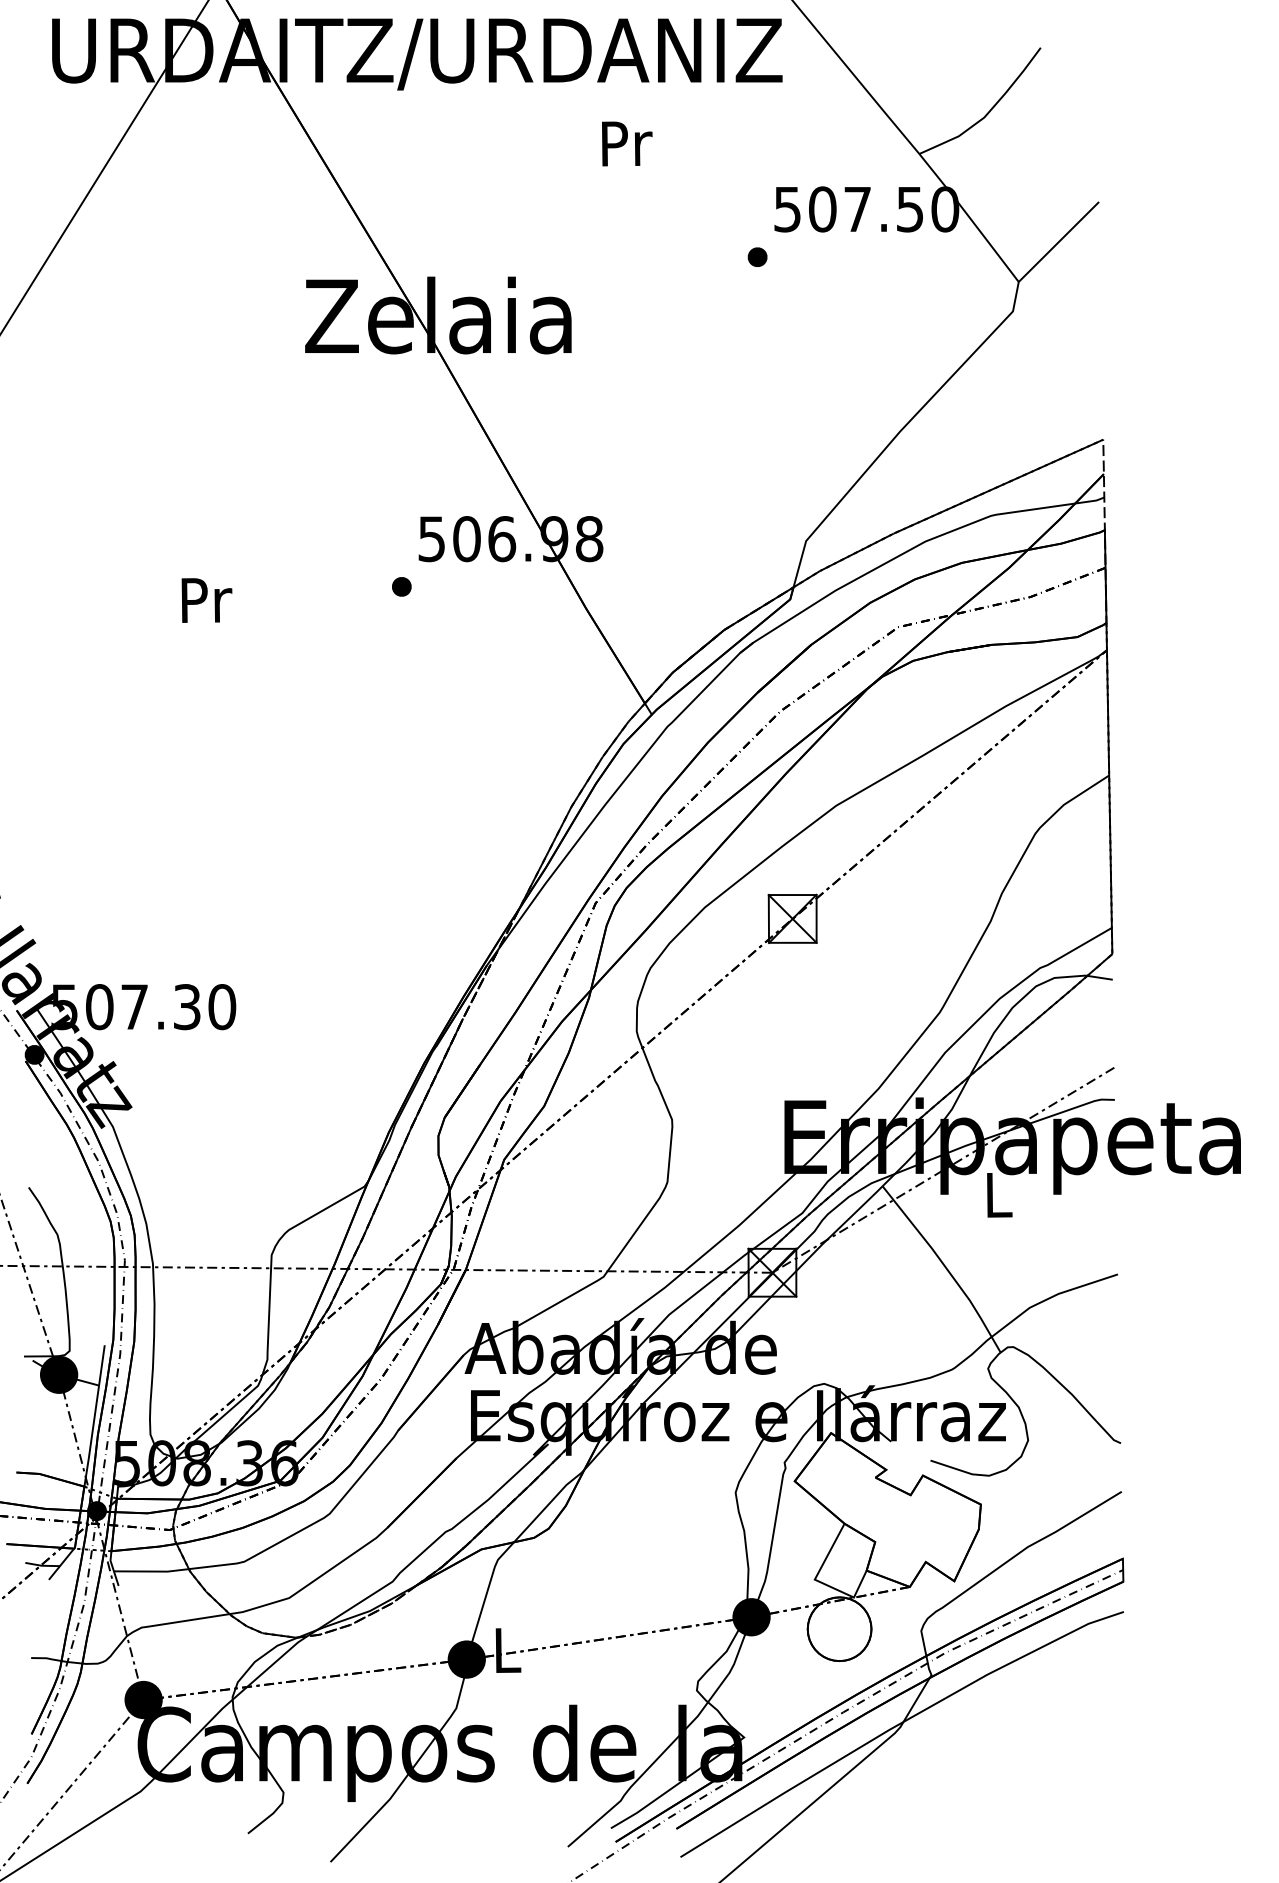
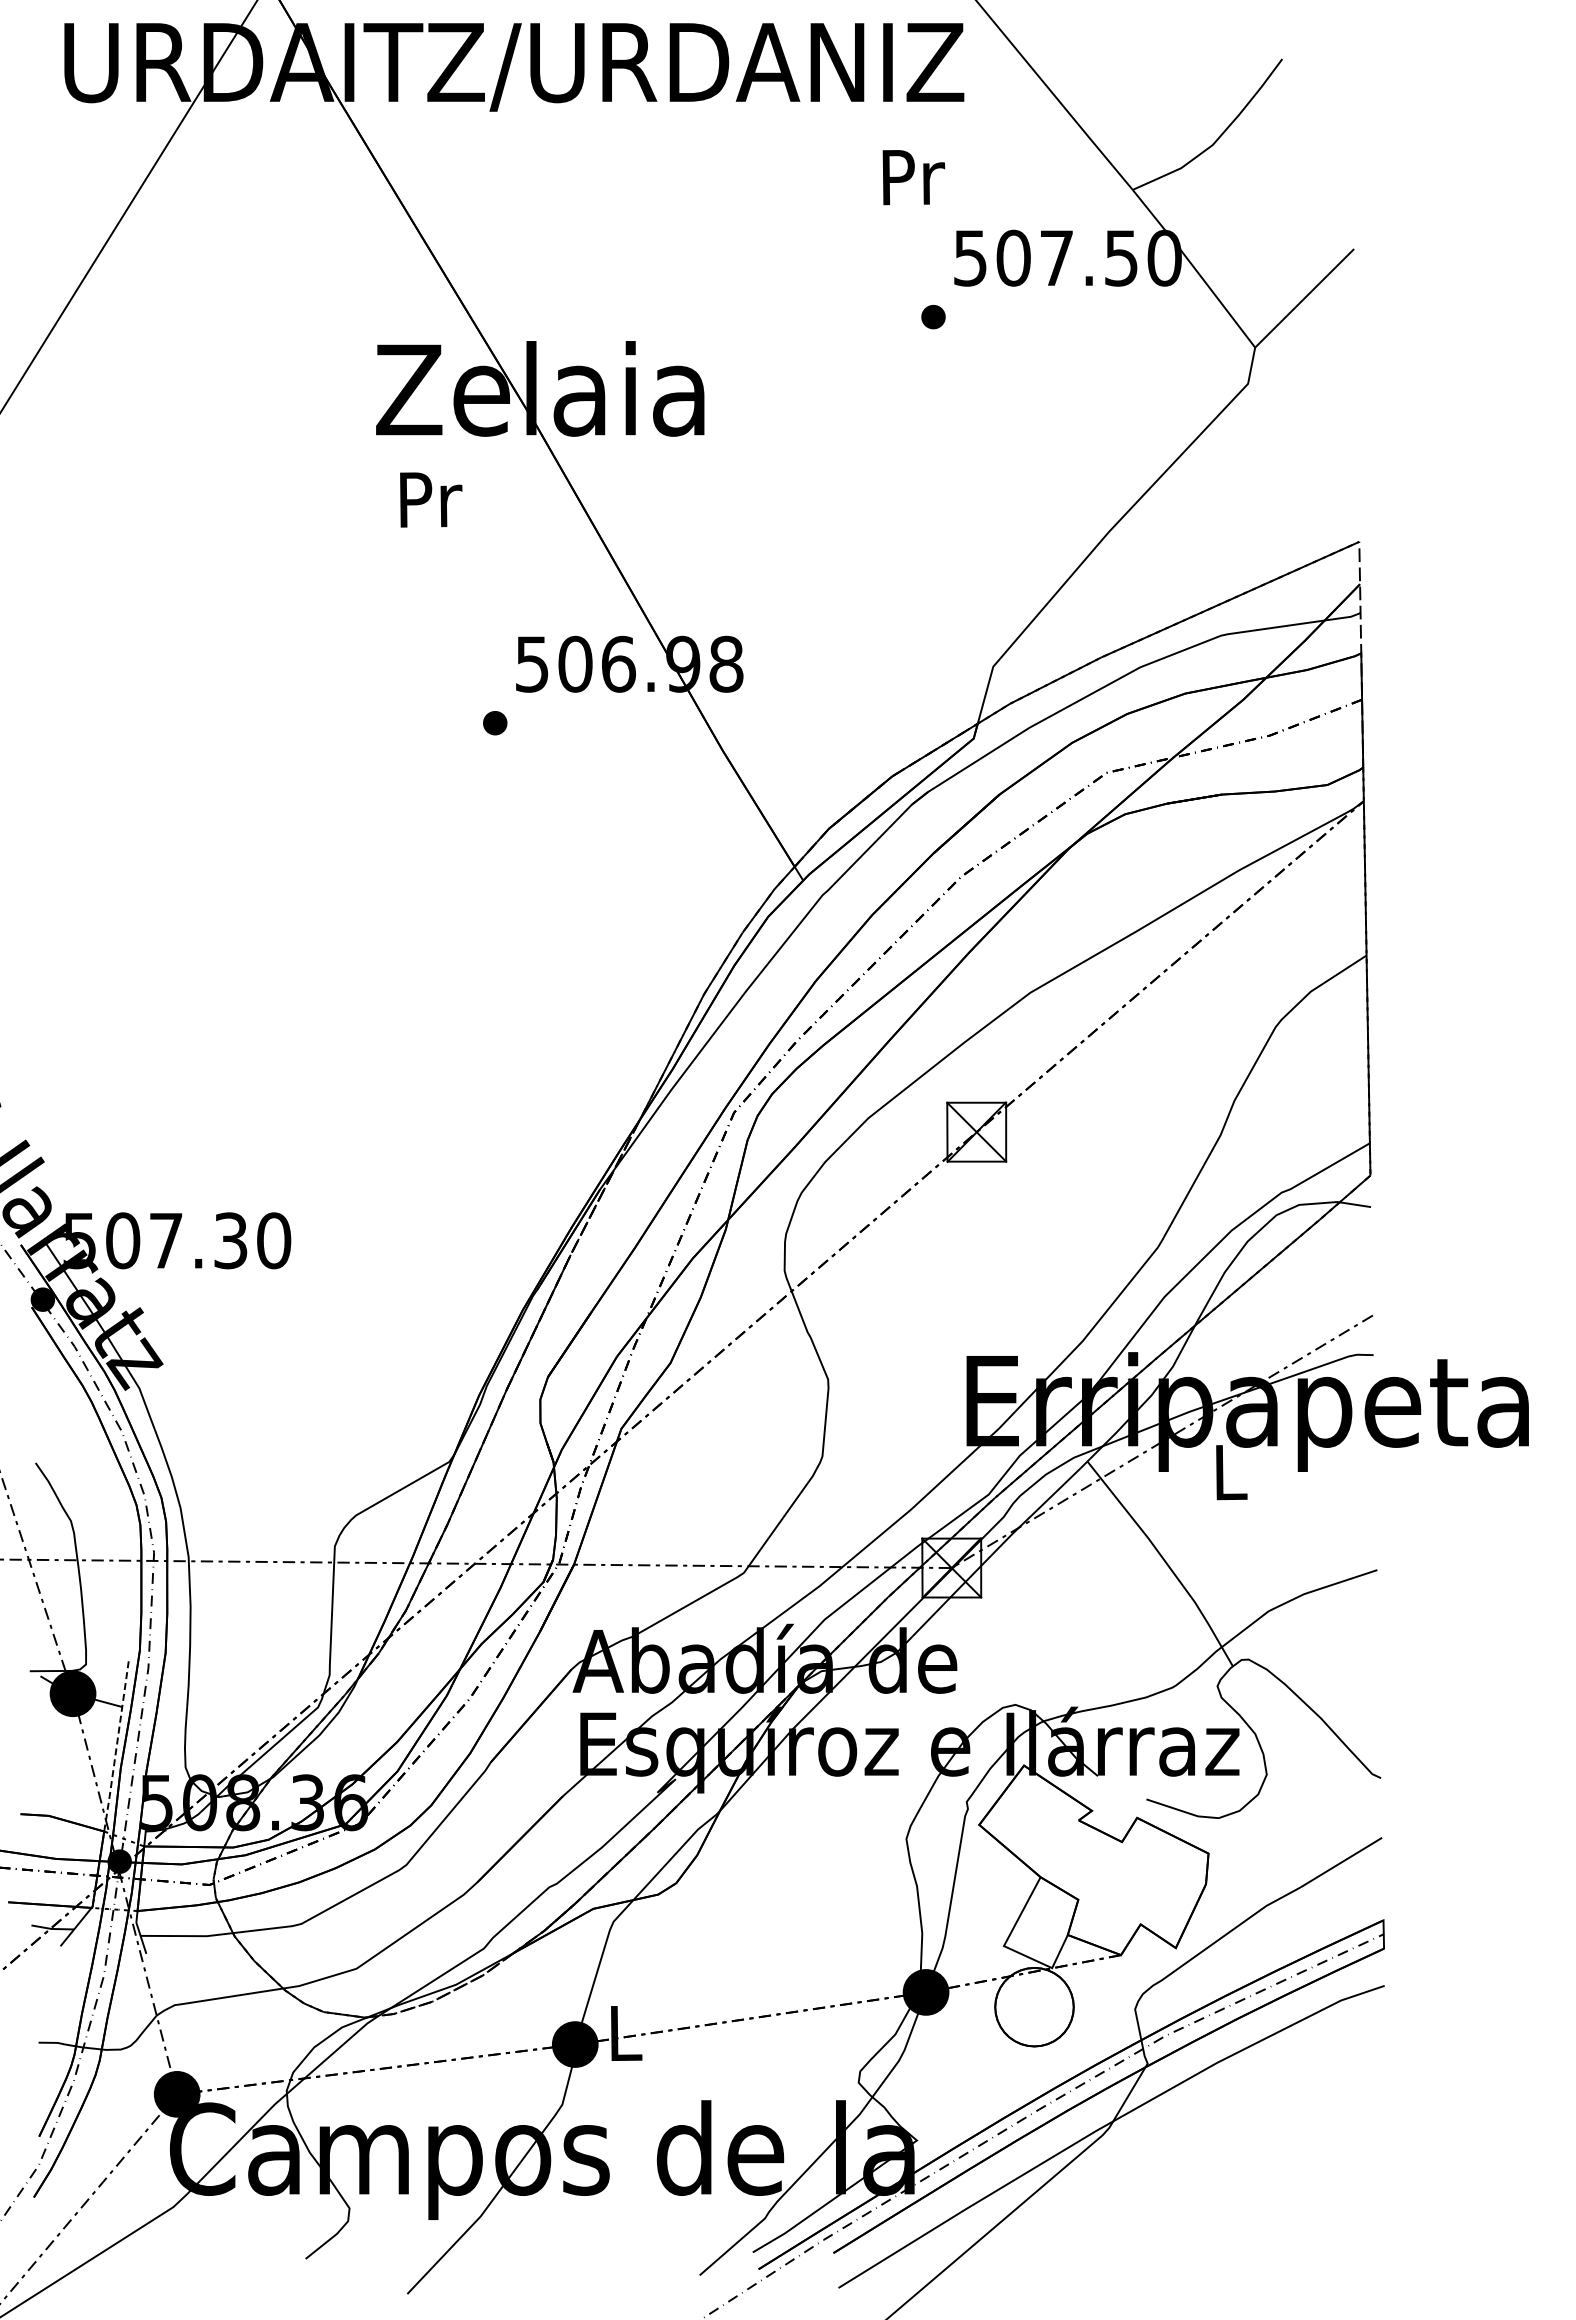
text: (626, 143) -> (913, 177), moved
text: (207, 600) -> (431, 499), moved
line: (94, 1415) -> (116, 1744), solid -> dashed

